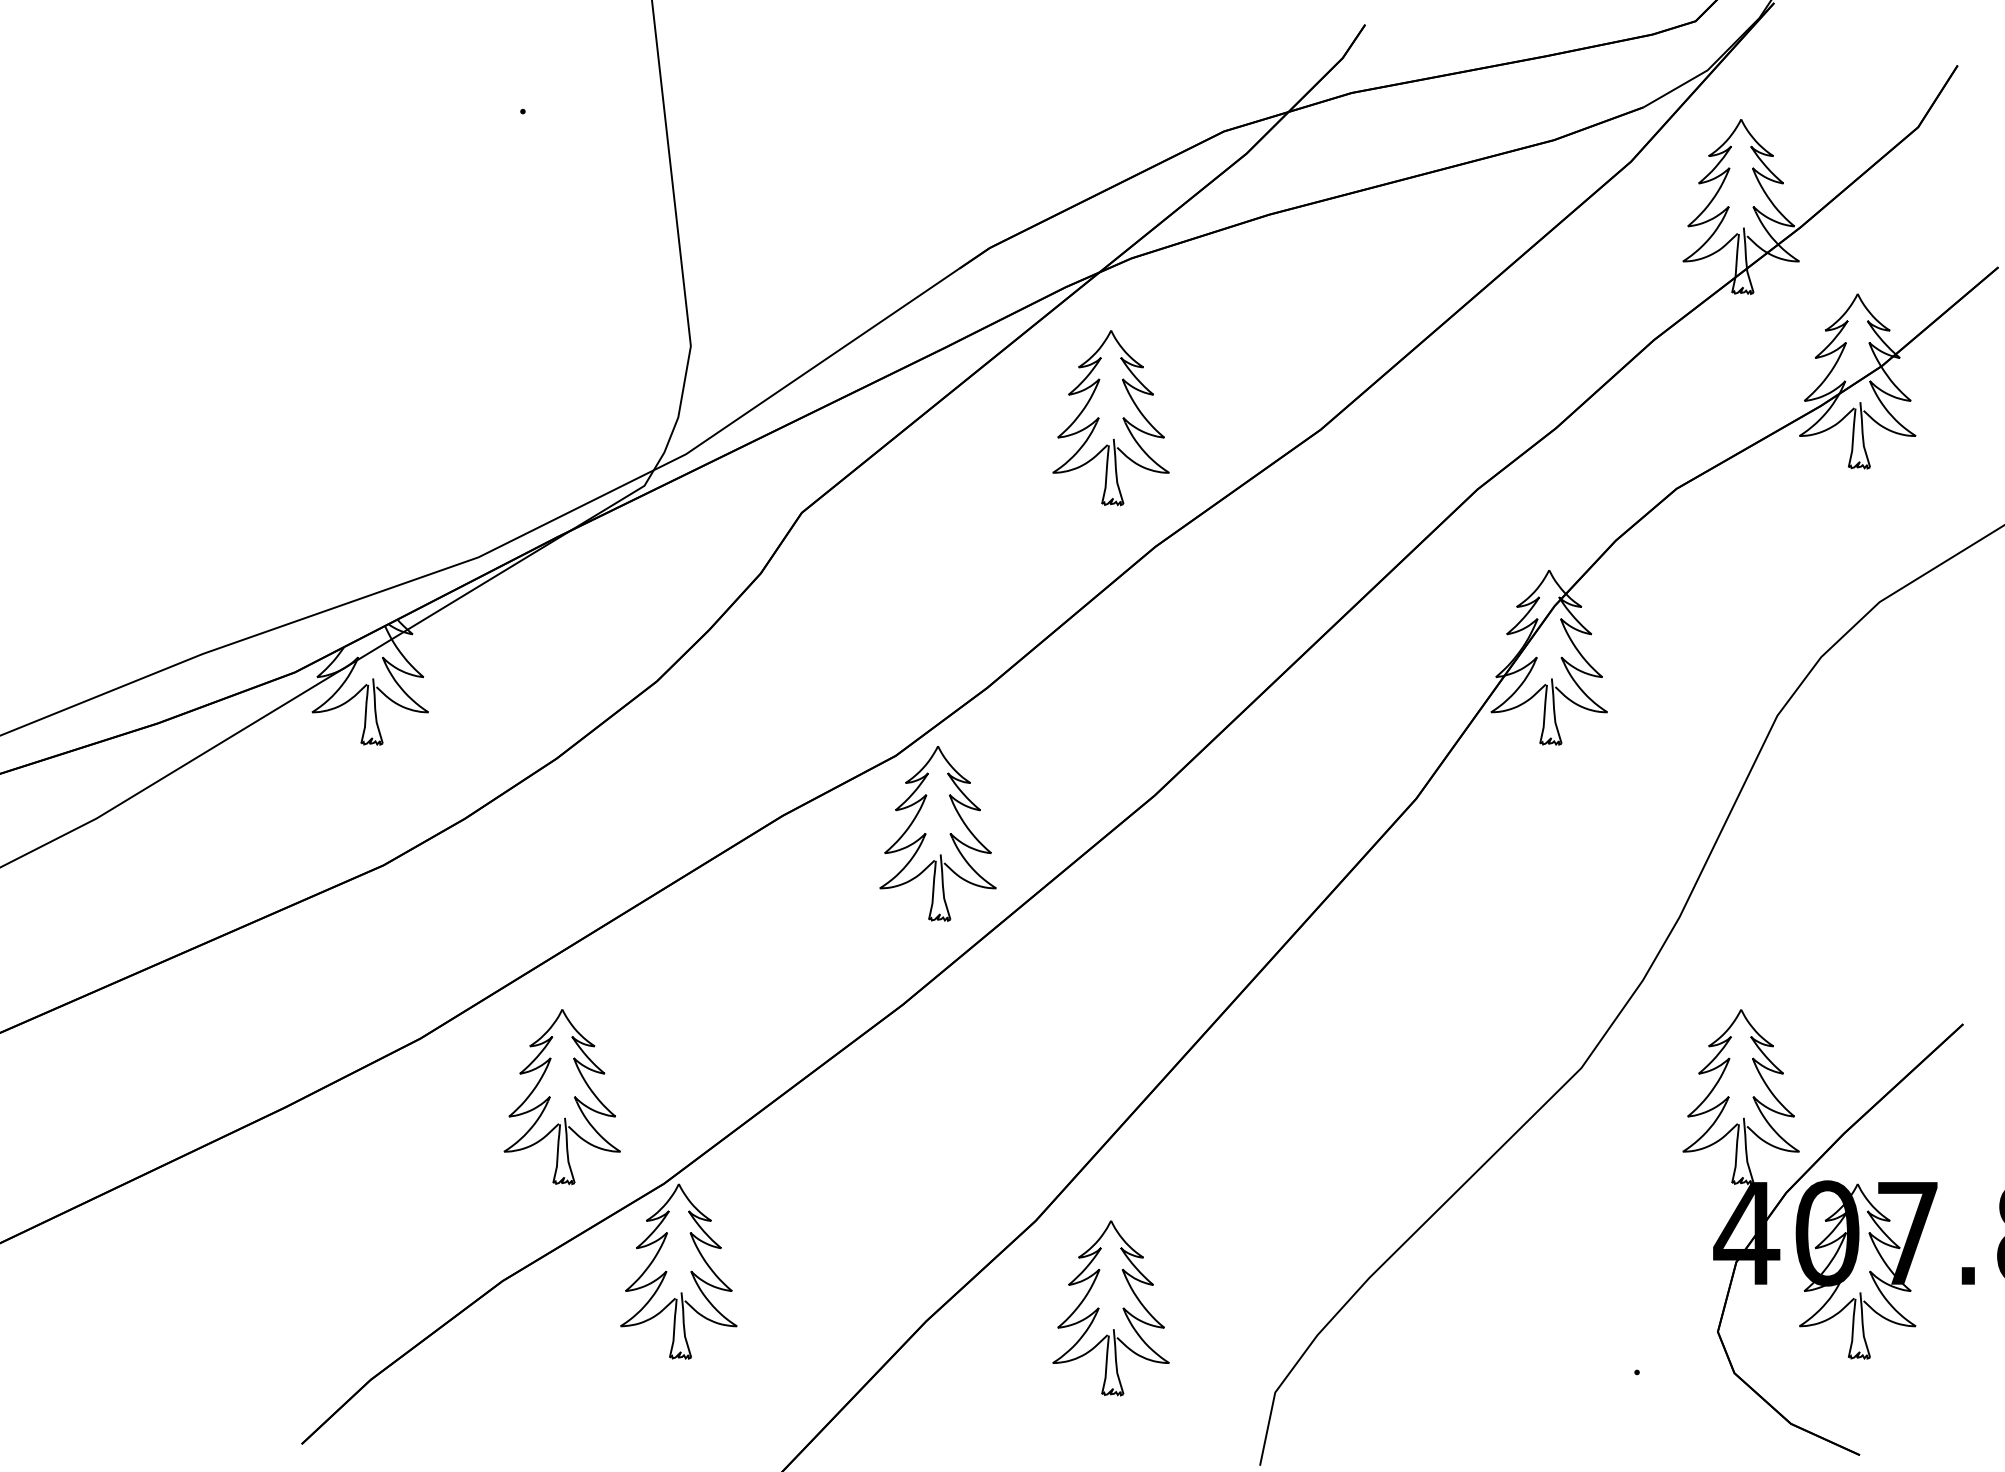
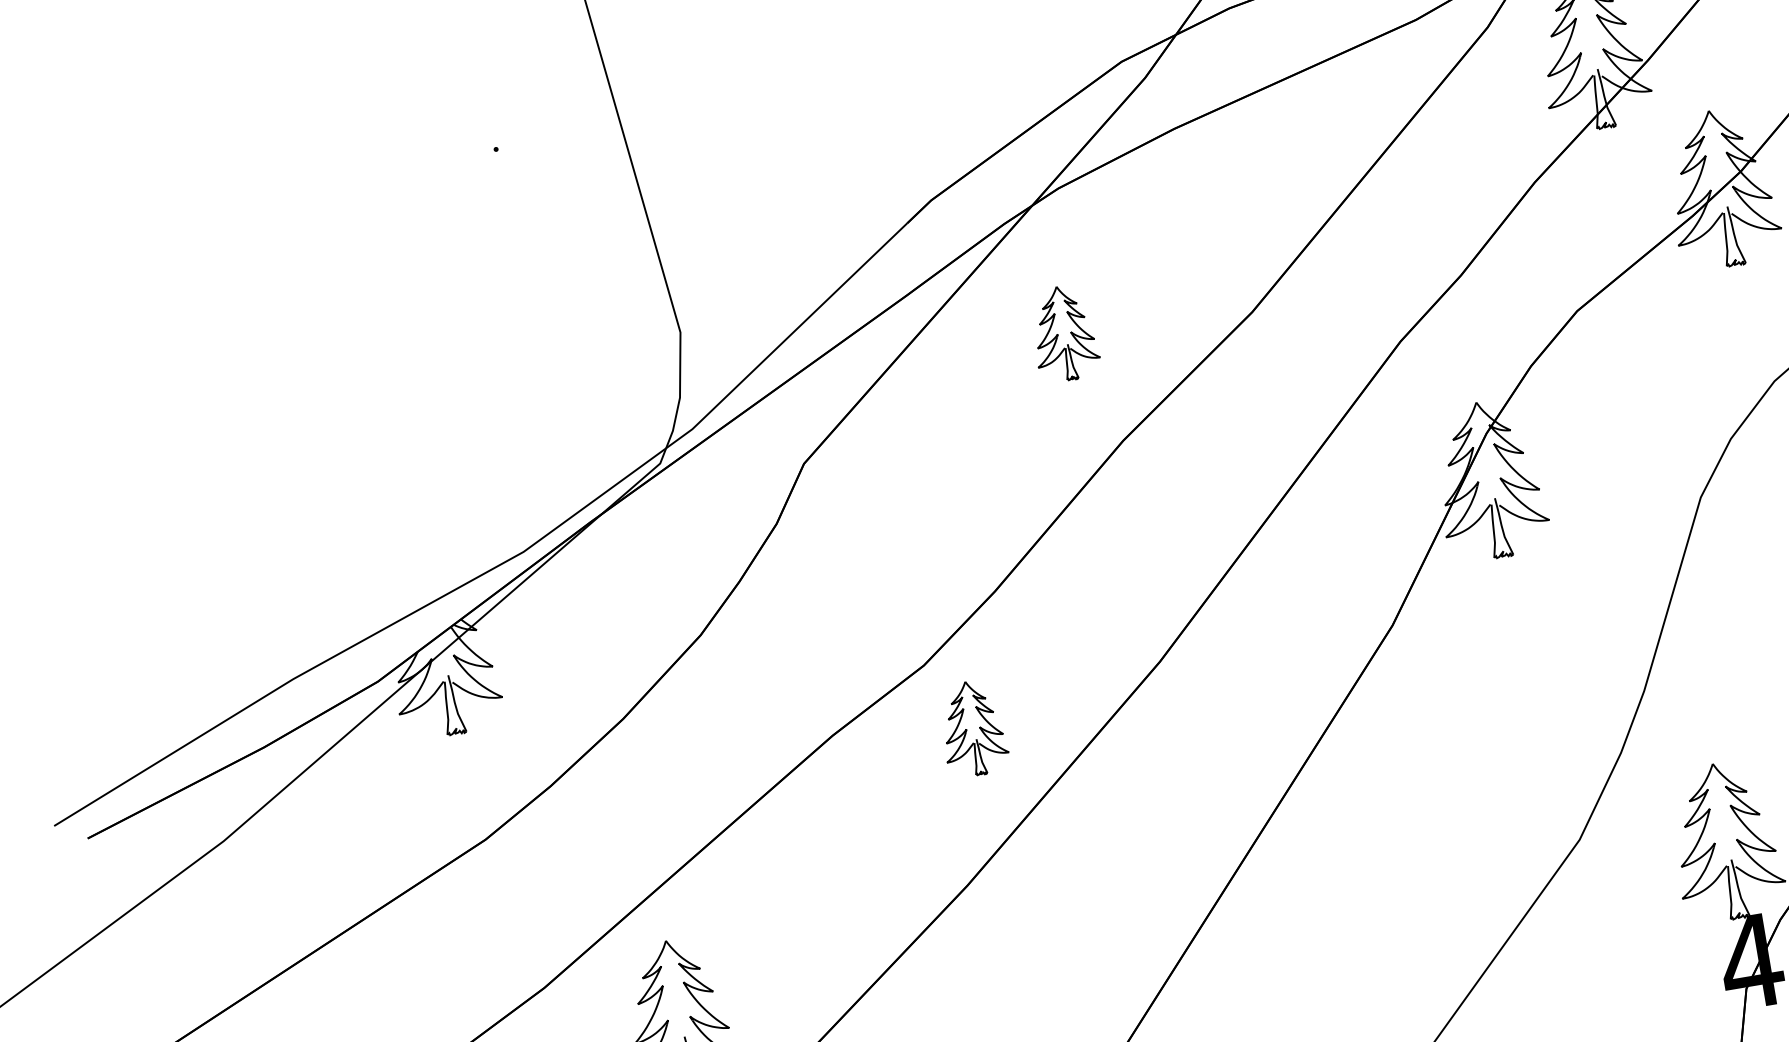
part: (1110, 418) -> (1063, 333), size x0.6
part: (937, 833) -> (972, 728), size x0.6

